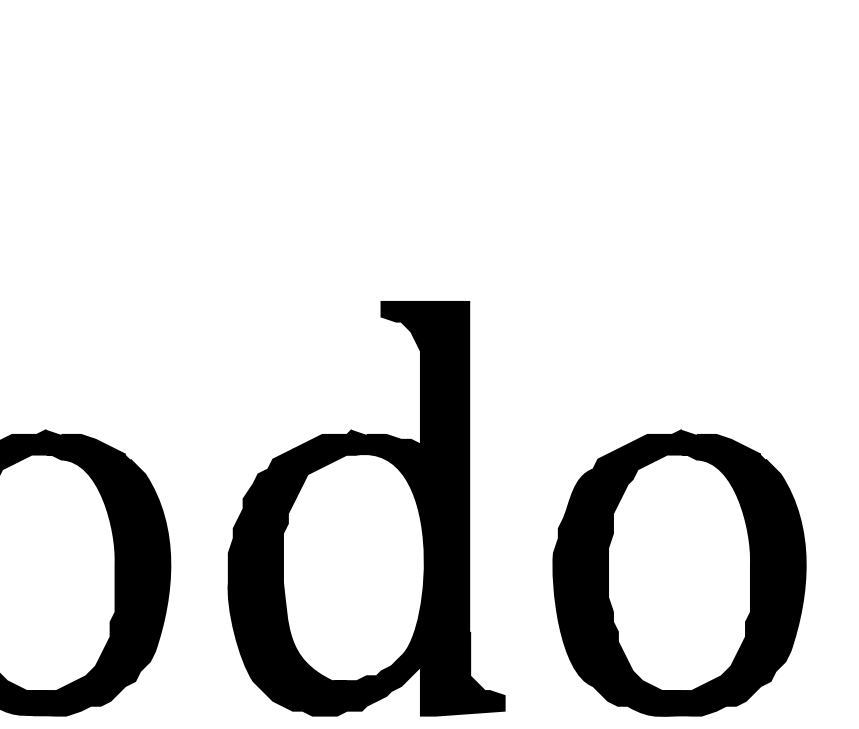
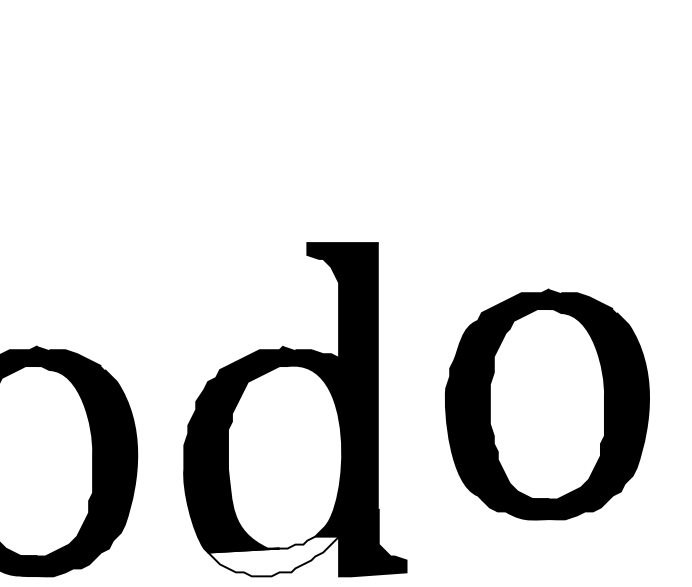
part: (679, 573) -> (547, 404), moved
fill: (339, 690) -> (273, 556), removed

